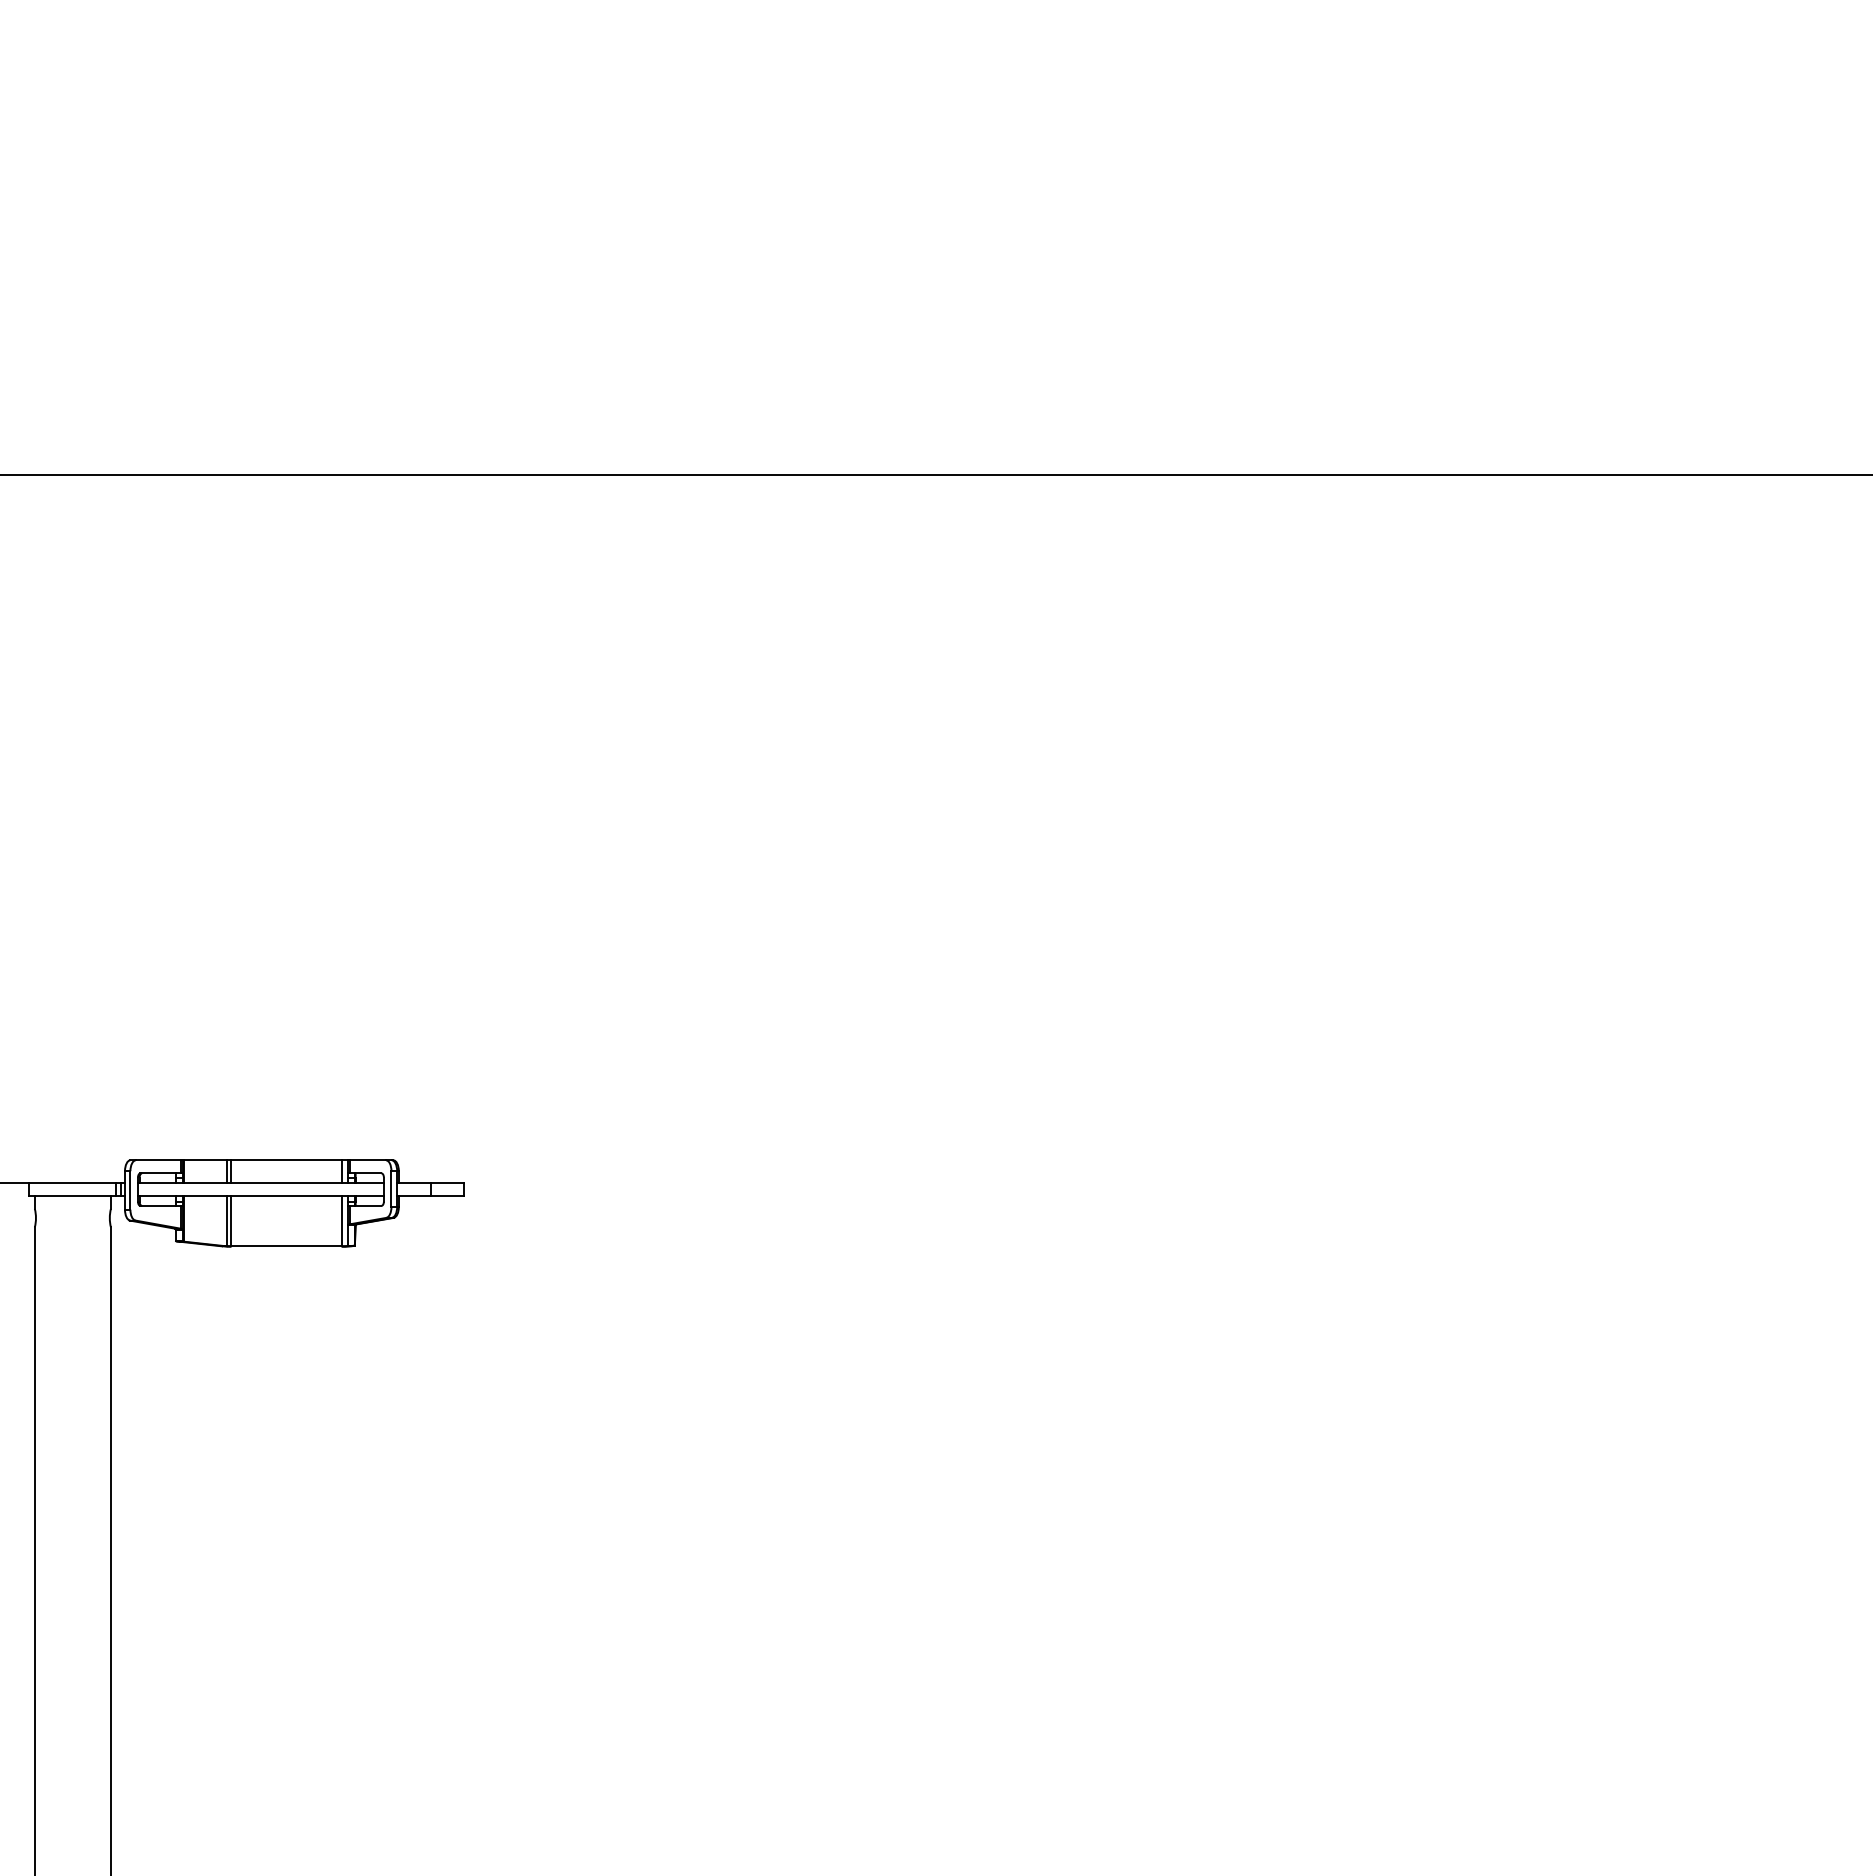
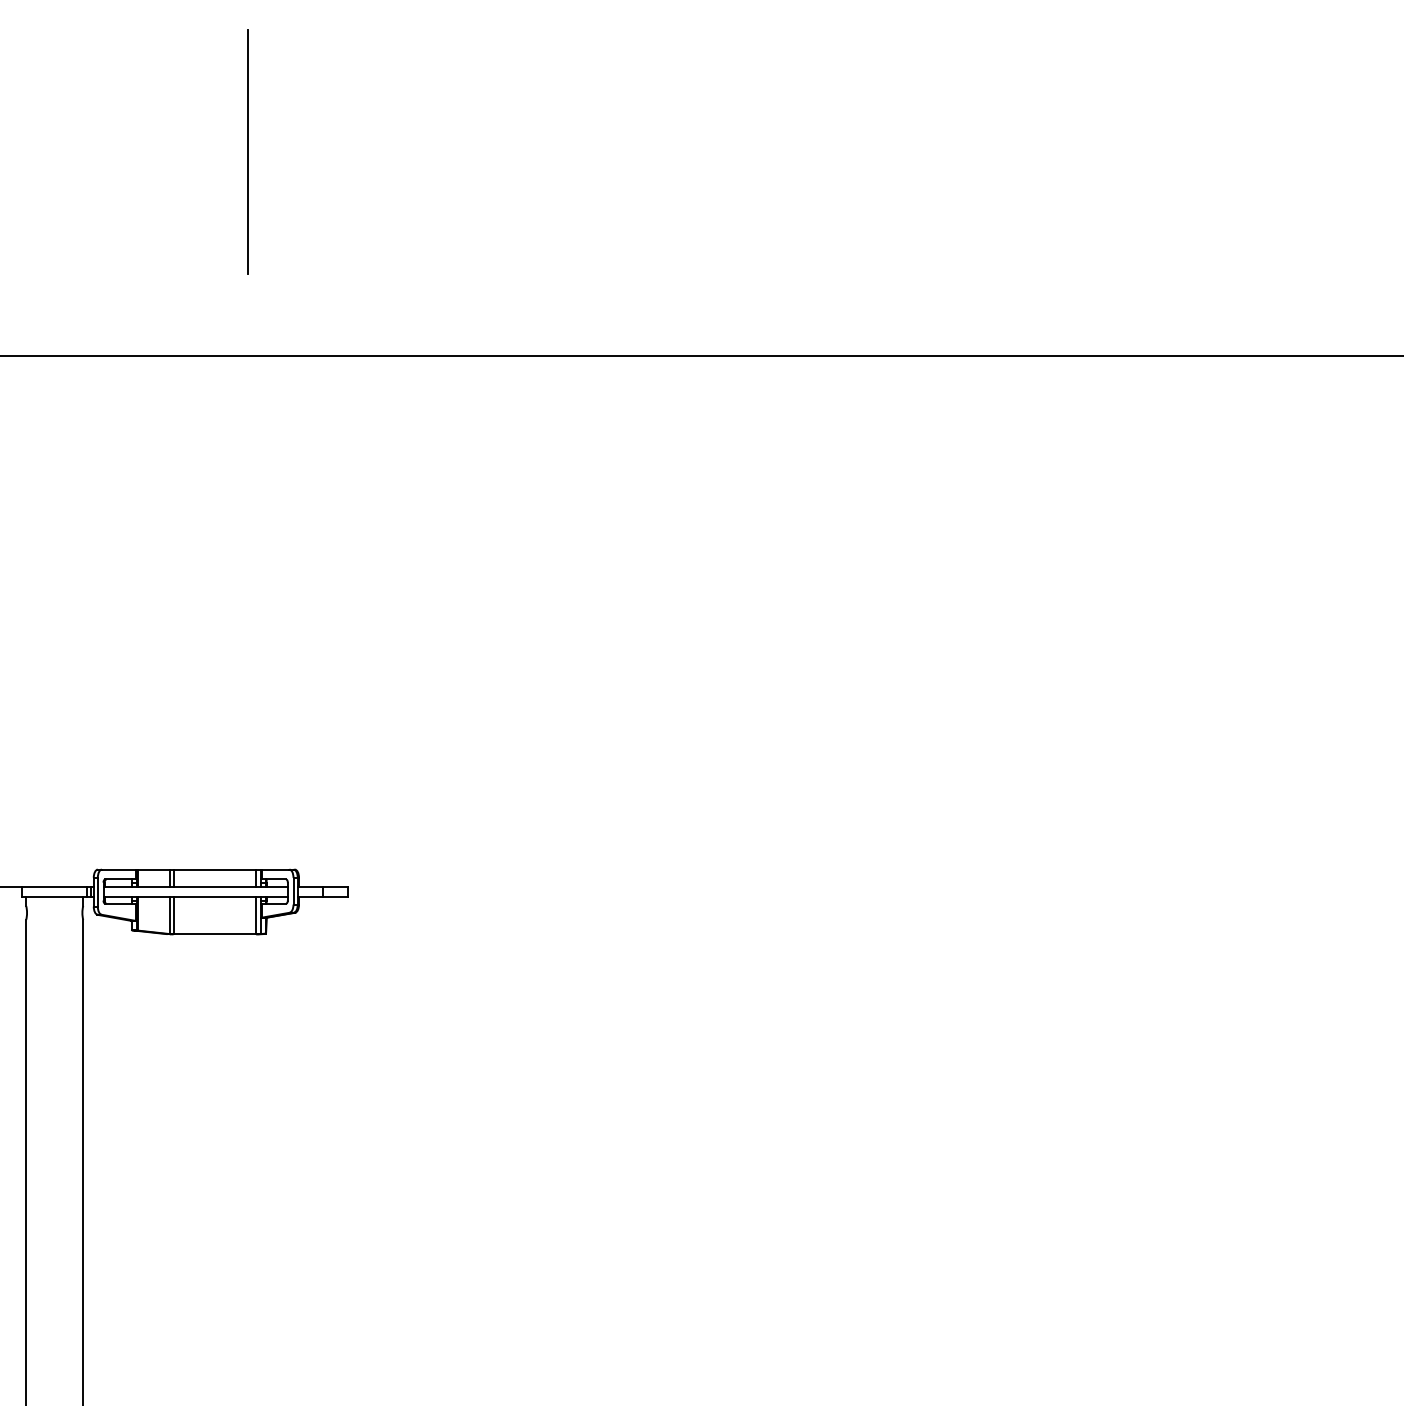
line: (329, 203) -> (247, 152), added

